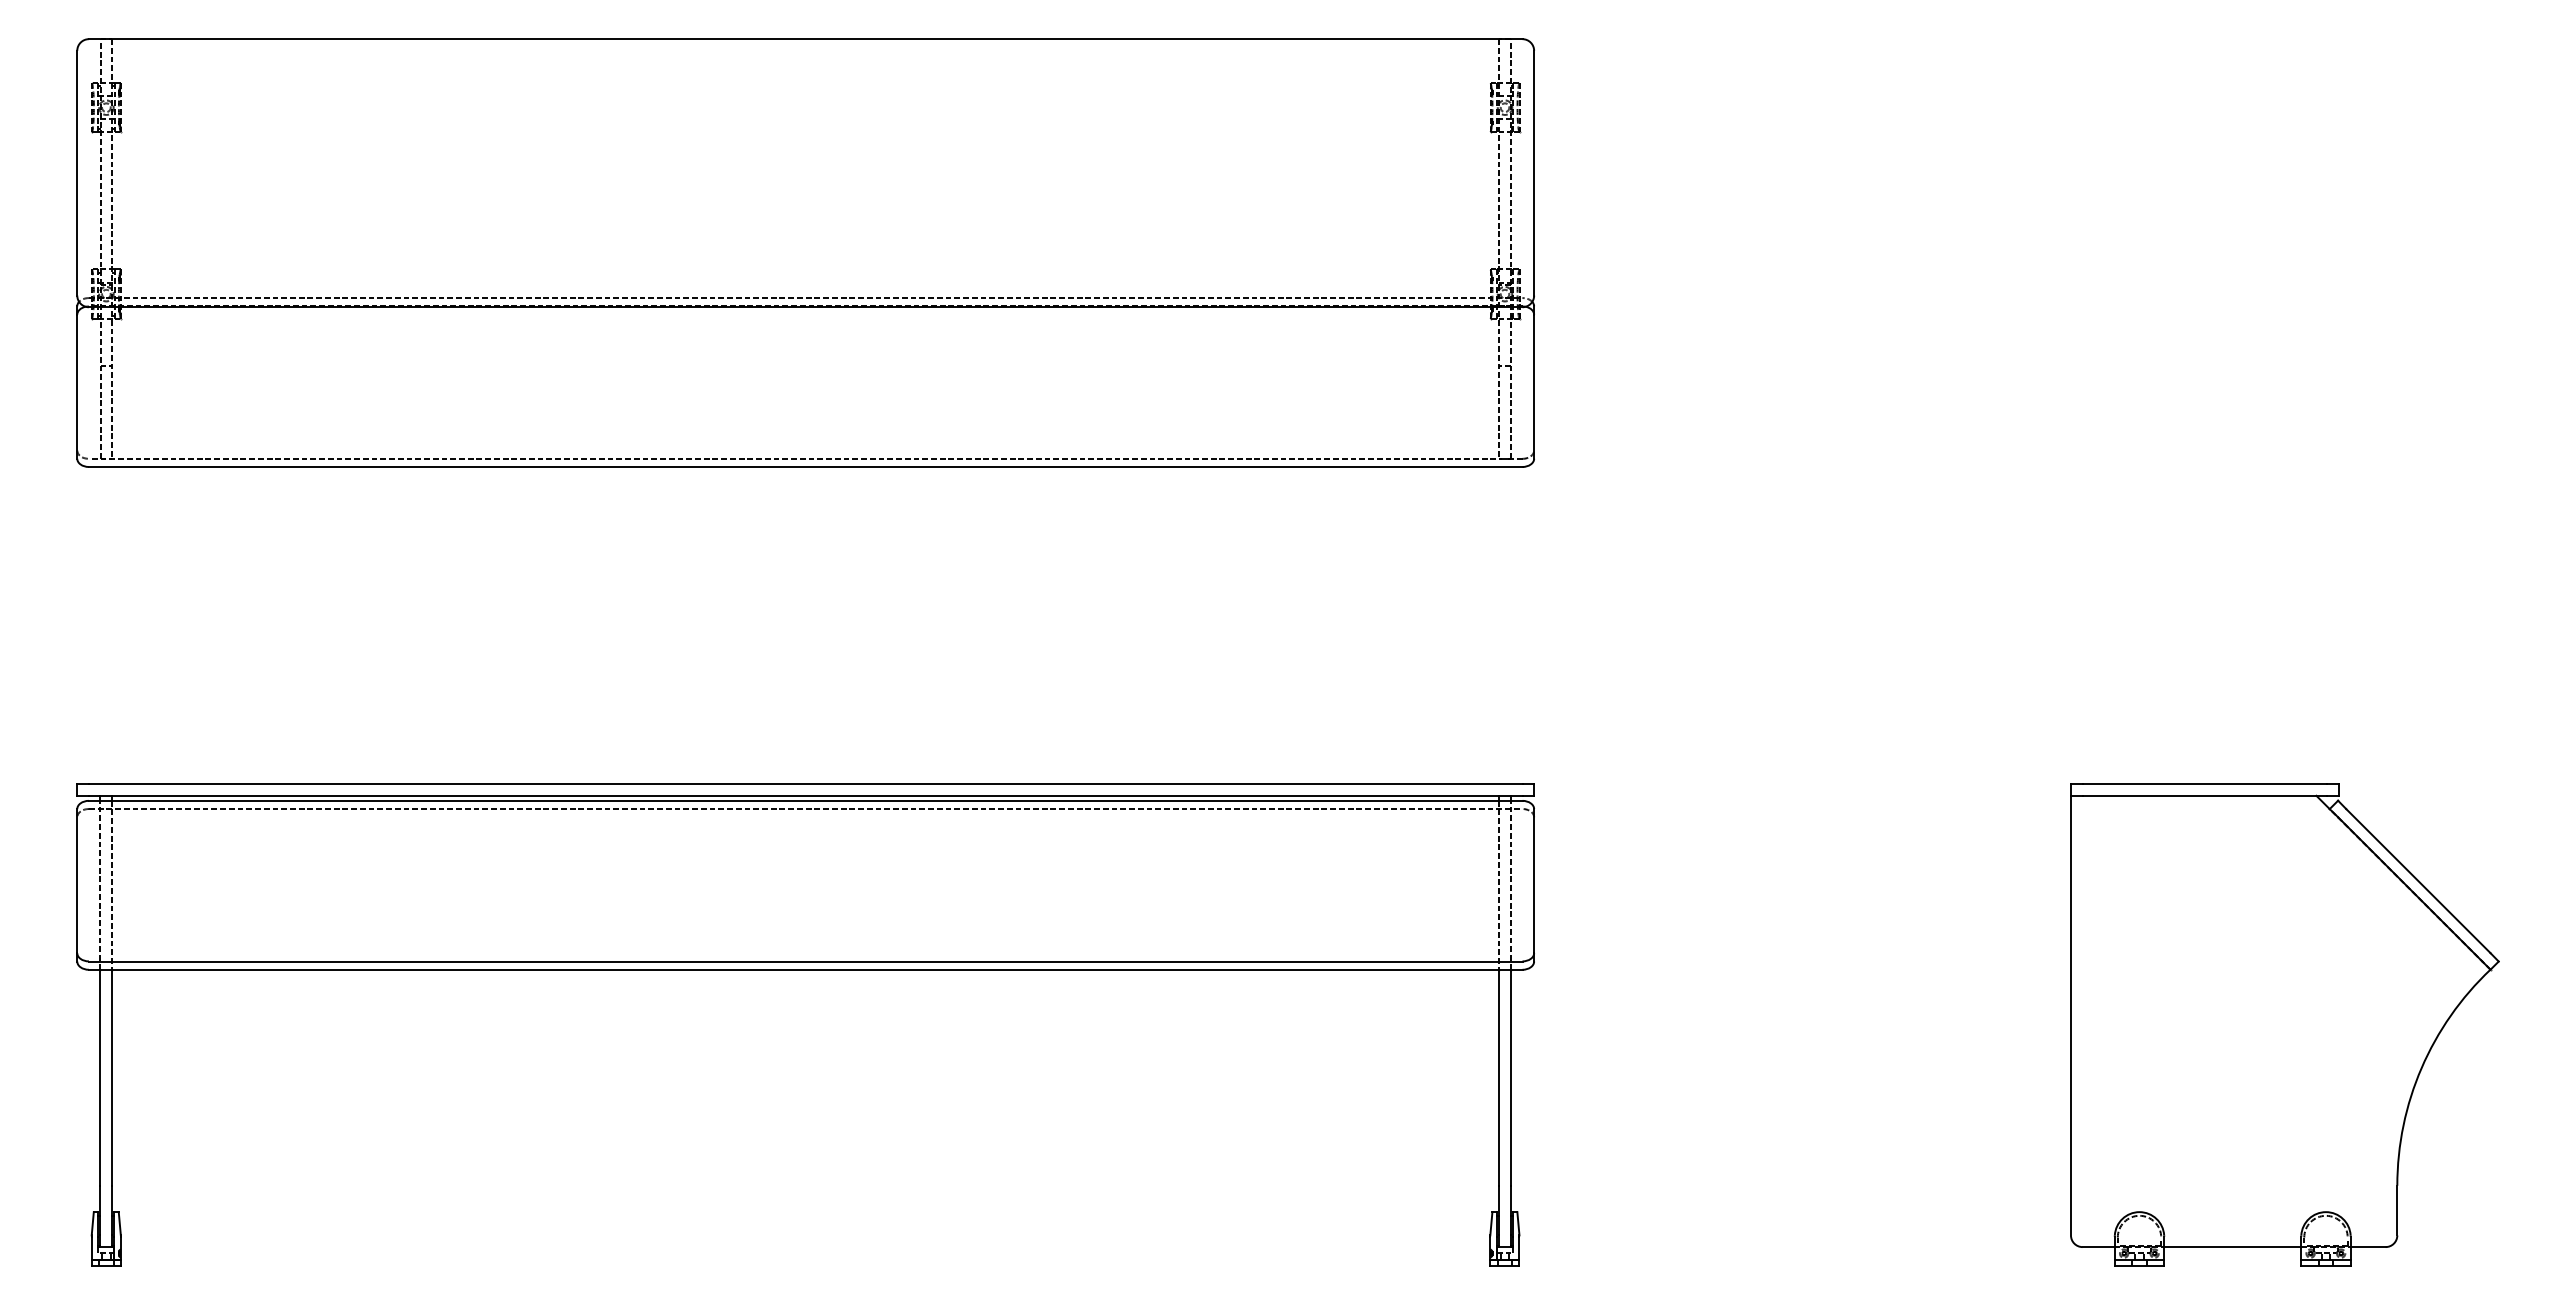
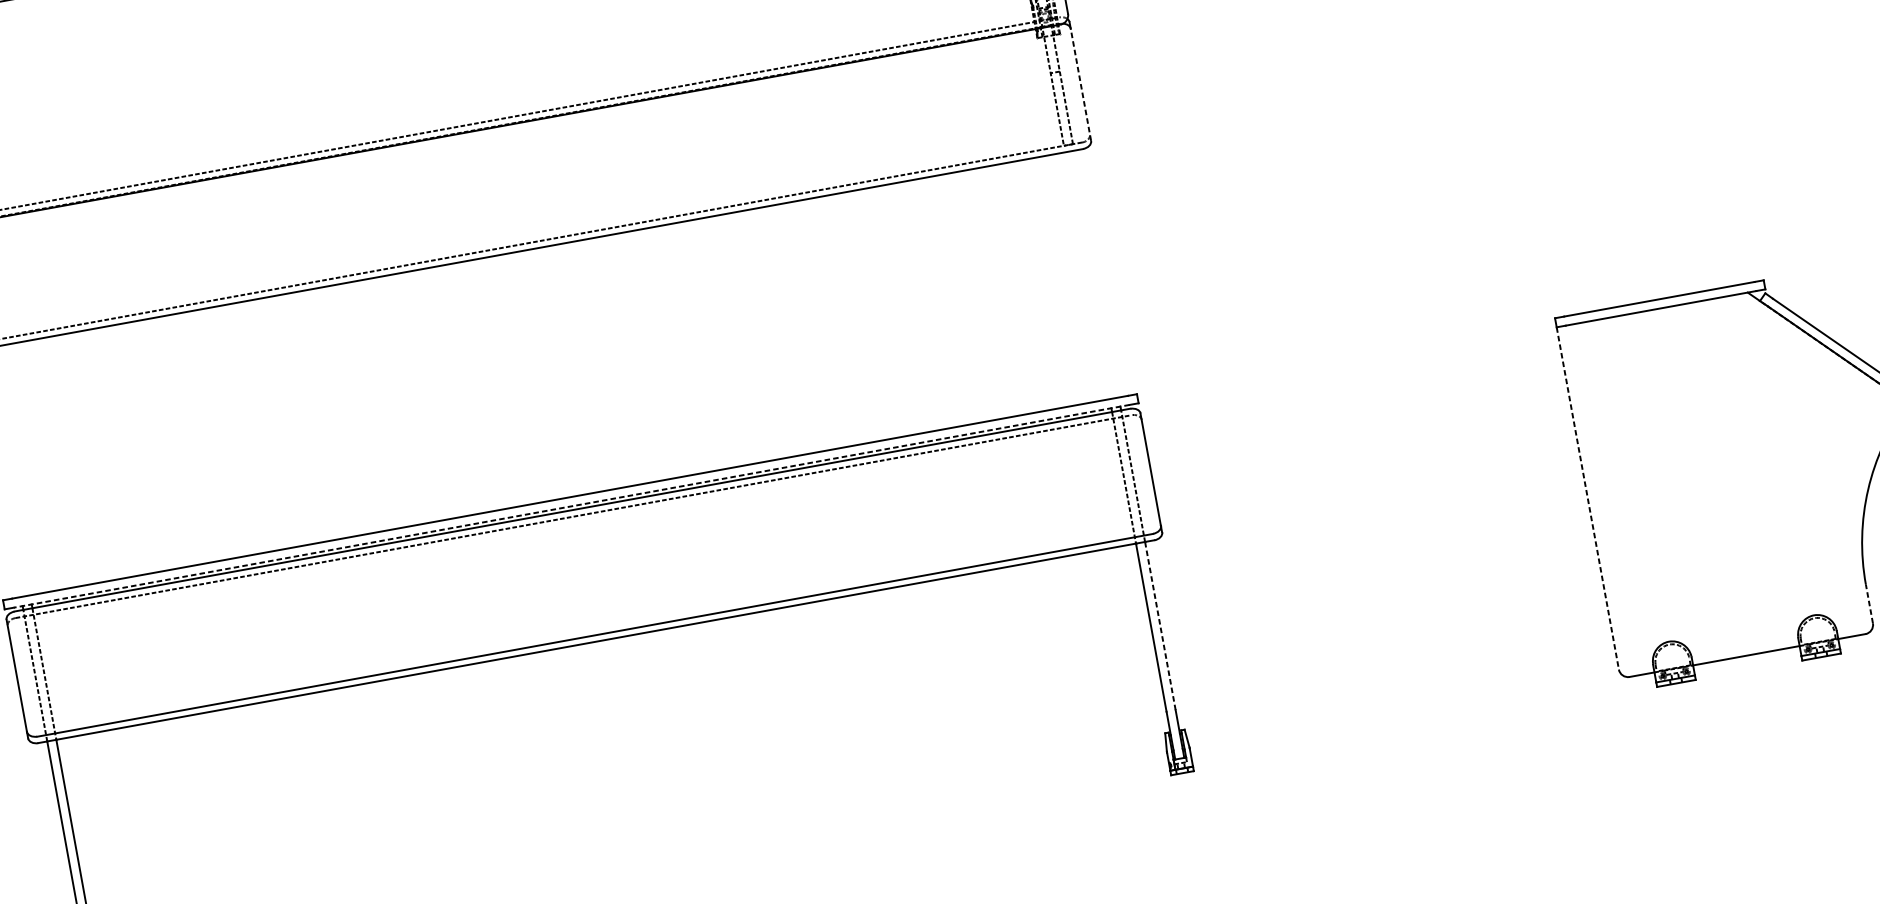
line: (1534, 386) -> (1081, 84), solid -> dashed
line: (805, 795) -> (571, 506), solid -> dashed
line: (2070, 1015) -> (1587, 498), solid -> dashed
line: (1510, 1077) -> (1160, 625), solid -> dashed
line: (2397, 1210) -> (1869, 603), solid -> dashed

